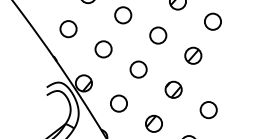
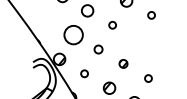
circle: (212, 21) -> (151, 15), size x0.6
circle: (68, 29) -> (48, 20), removed
circle: (158, 35) -> (112, 25), size x0.6
circle: (103, 49) -> (73, 35), size x1.6
part: (193, 55) -> (137, 39), removed
circle: (138, 69) -> (98, 49), size x0.7
part: (173, 89) -> (123, 63), size x0.7
circle: (118, 103) -> (84, 73), size x0.6
circle: (208, 110) -> (148, 78), size x0.6

